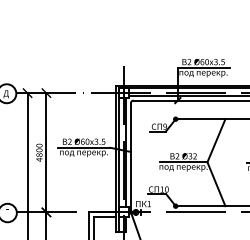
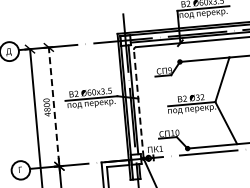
line: (46, 155) -> (54, 109), solid -> dashed
line: (131, 156) -> (139, 103), solid -> dashed

